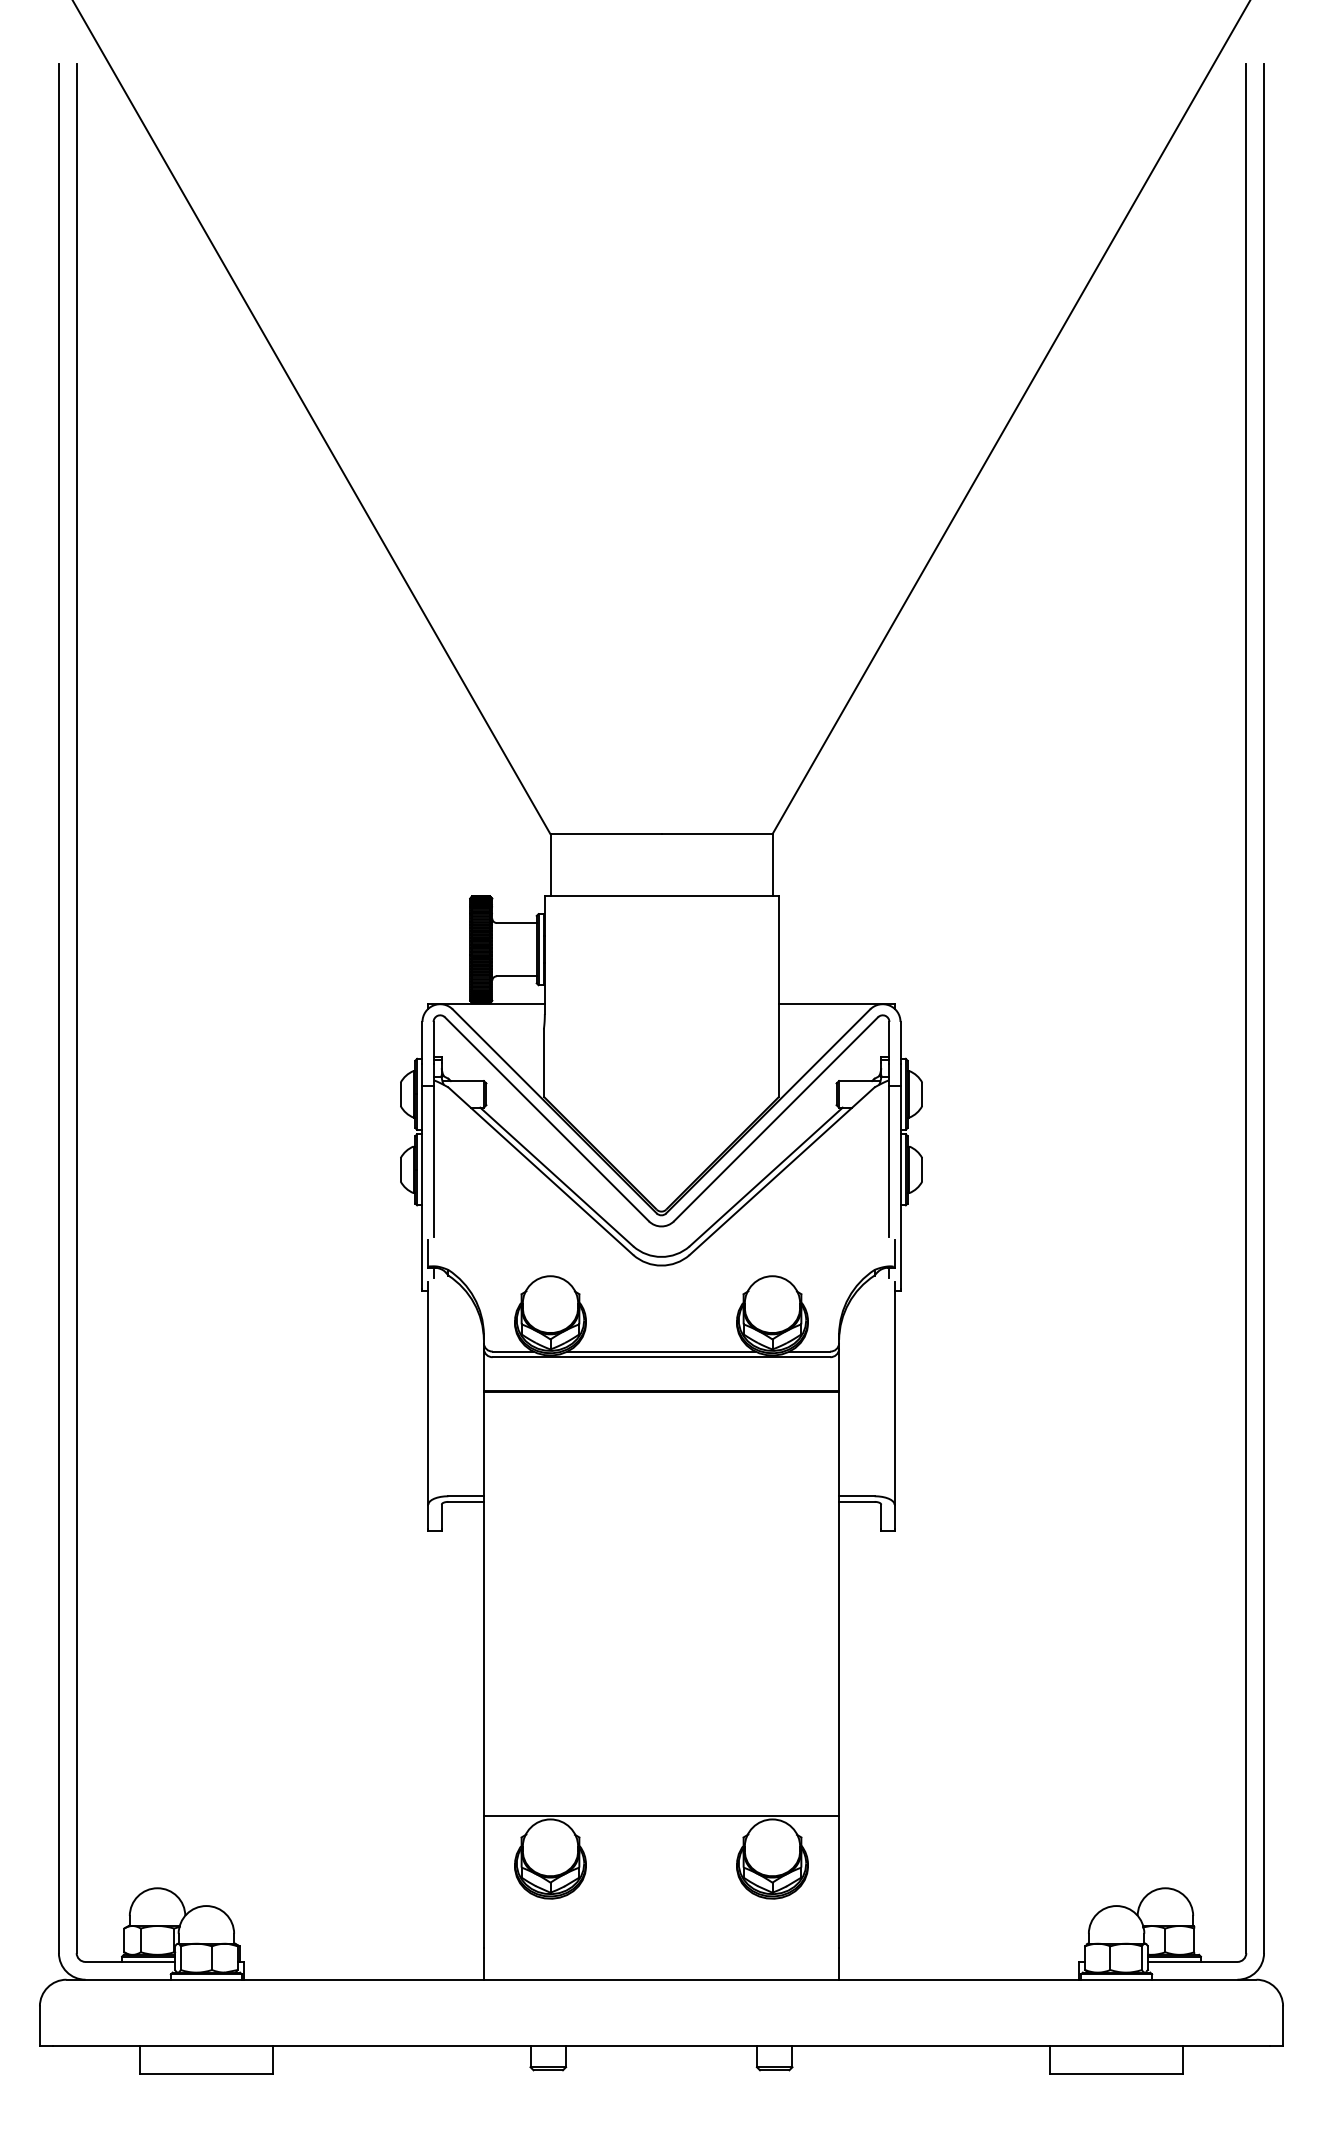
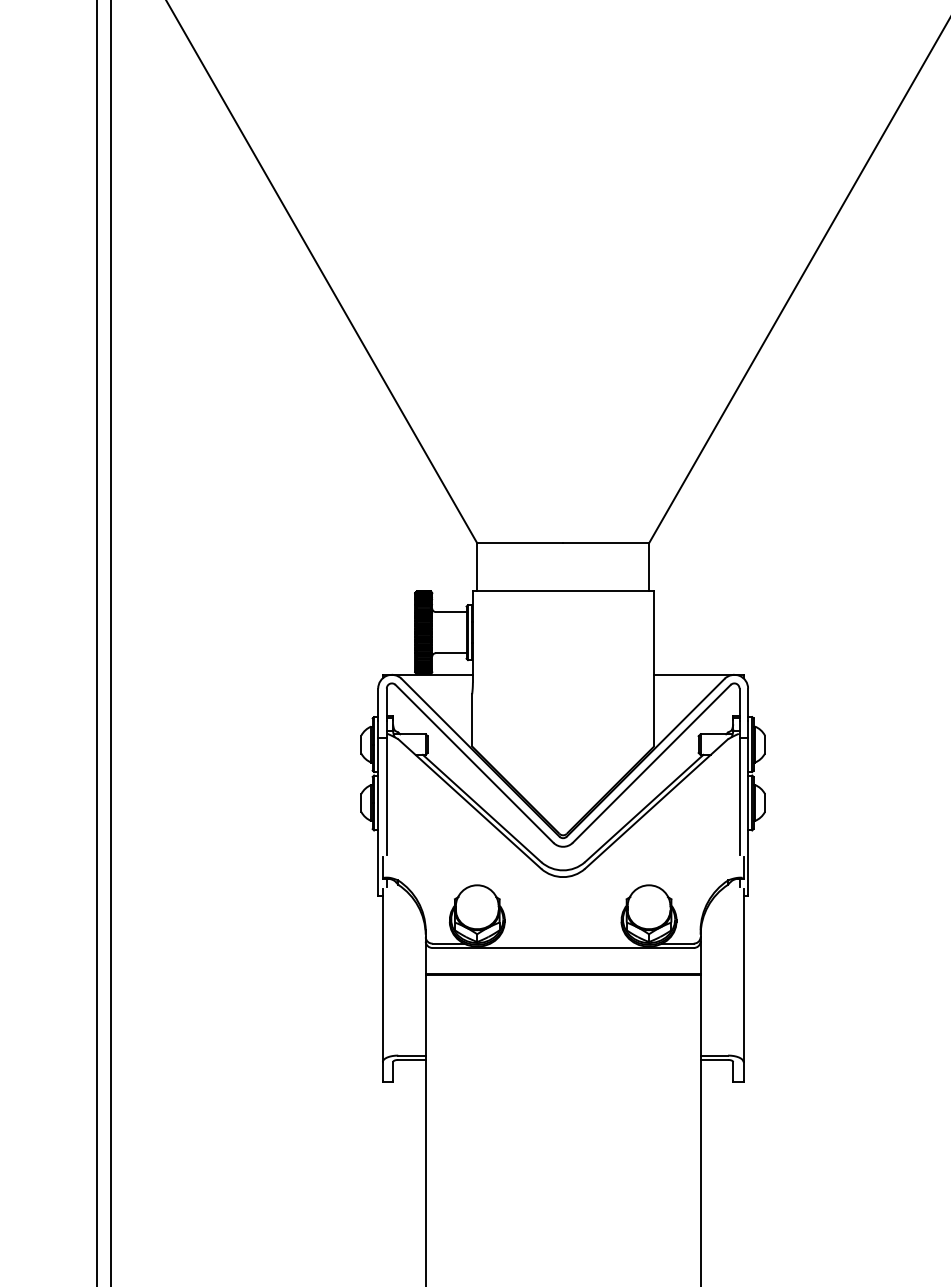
line: (661, 1351) -> (563, 943), removed

